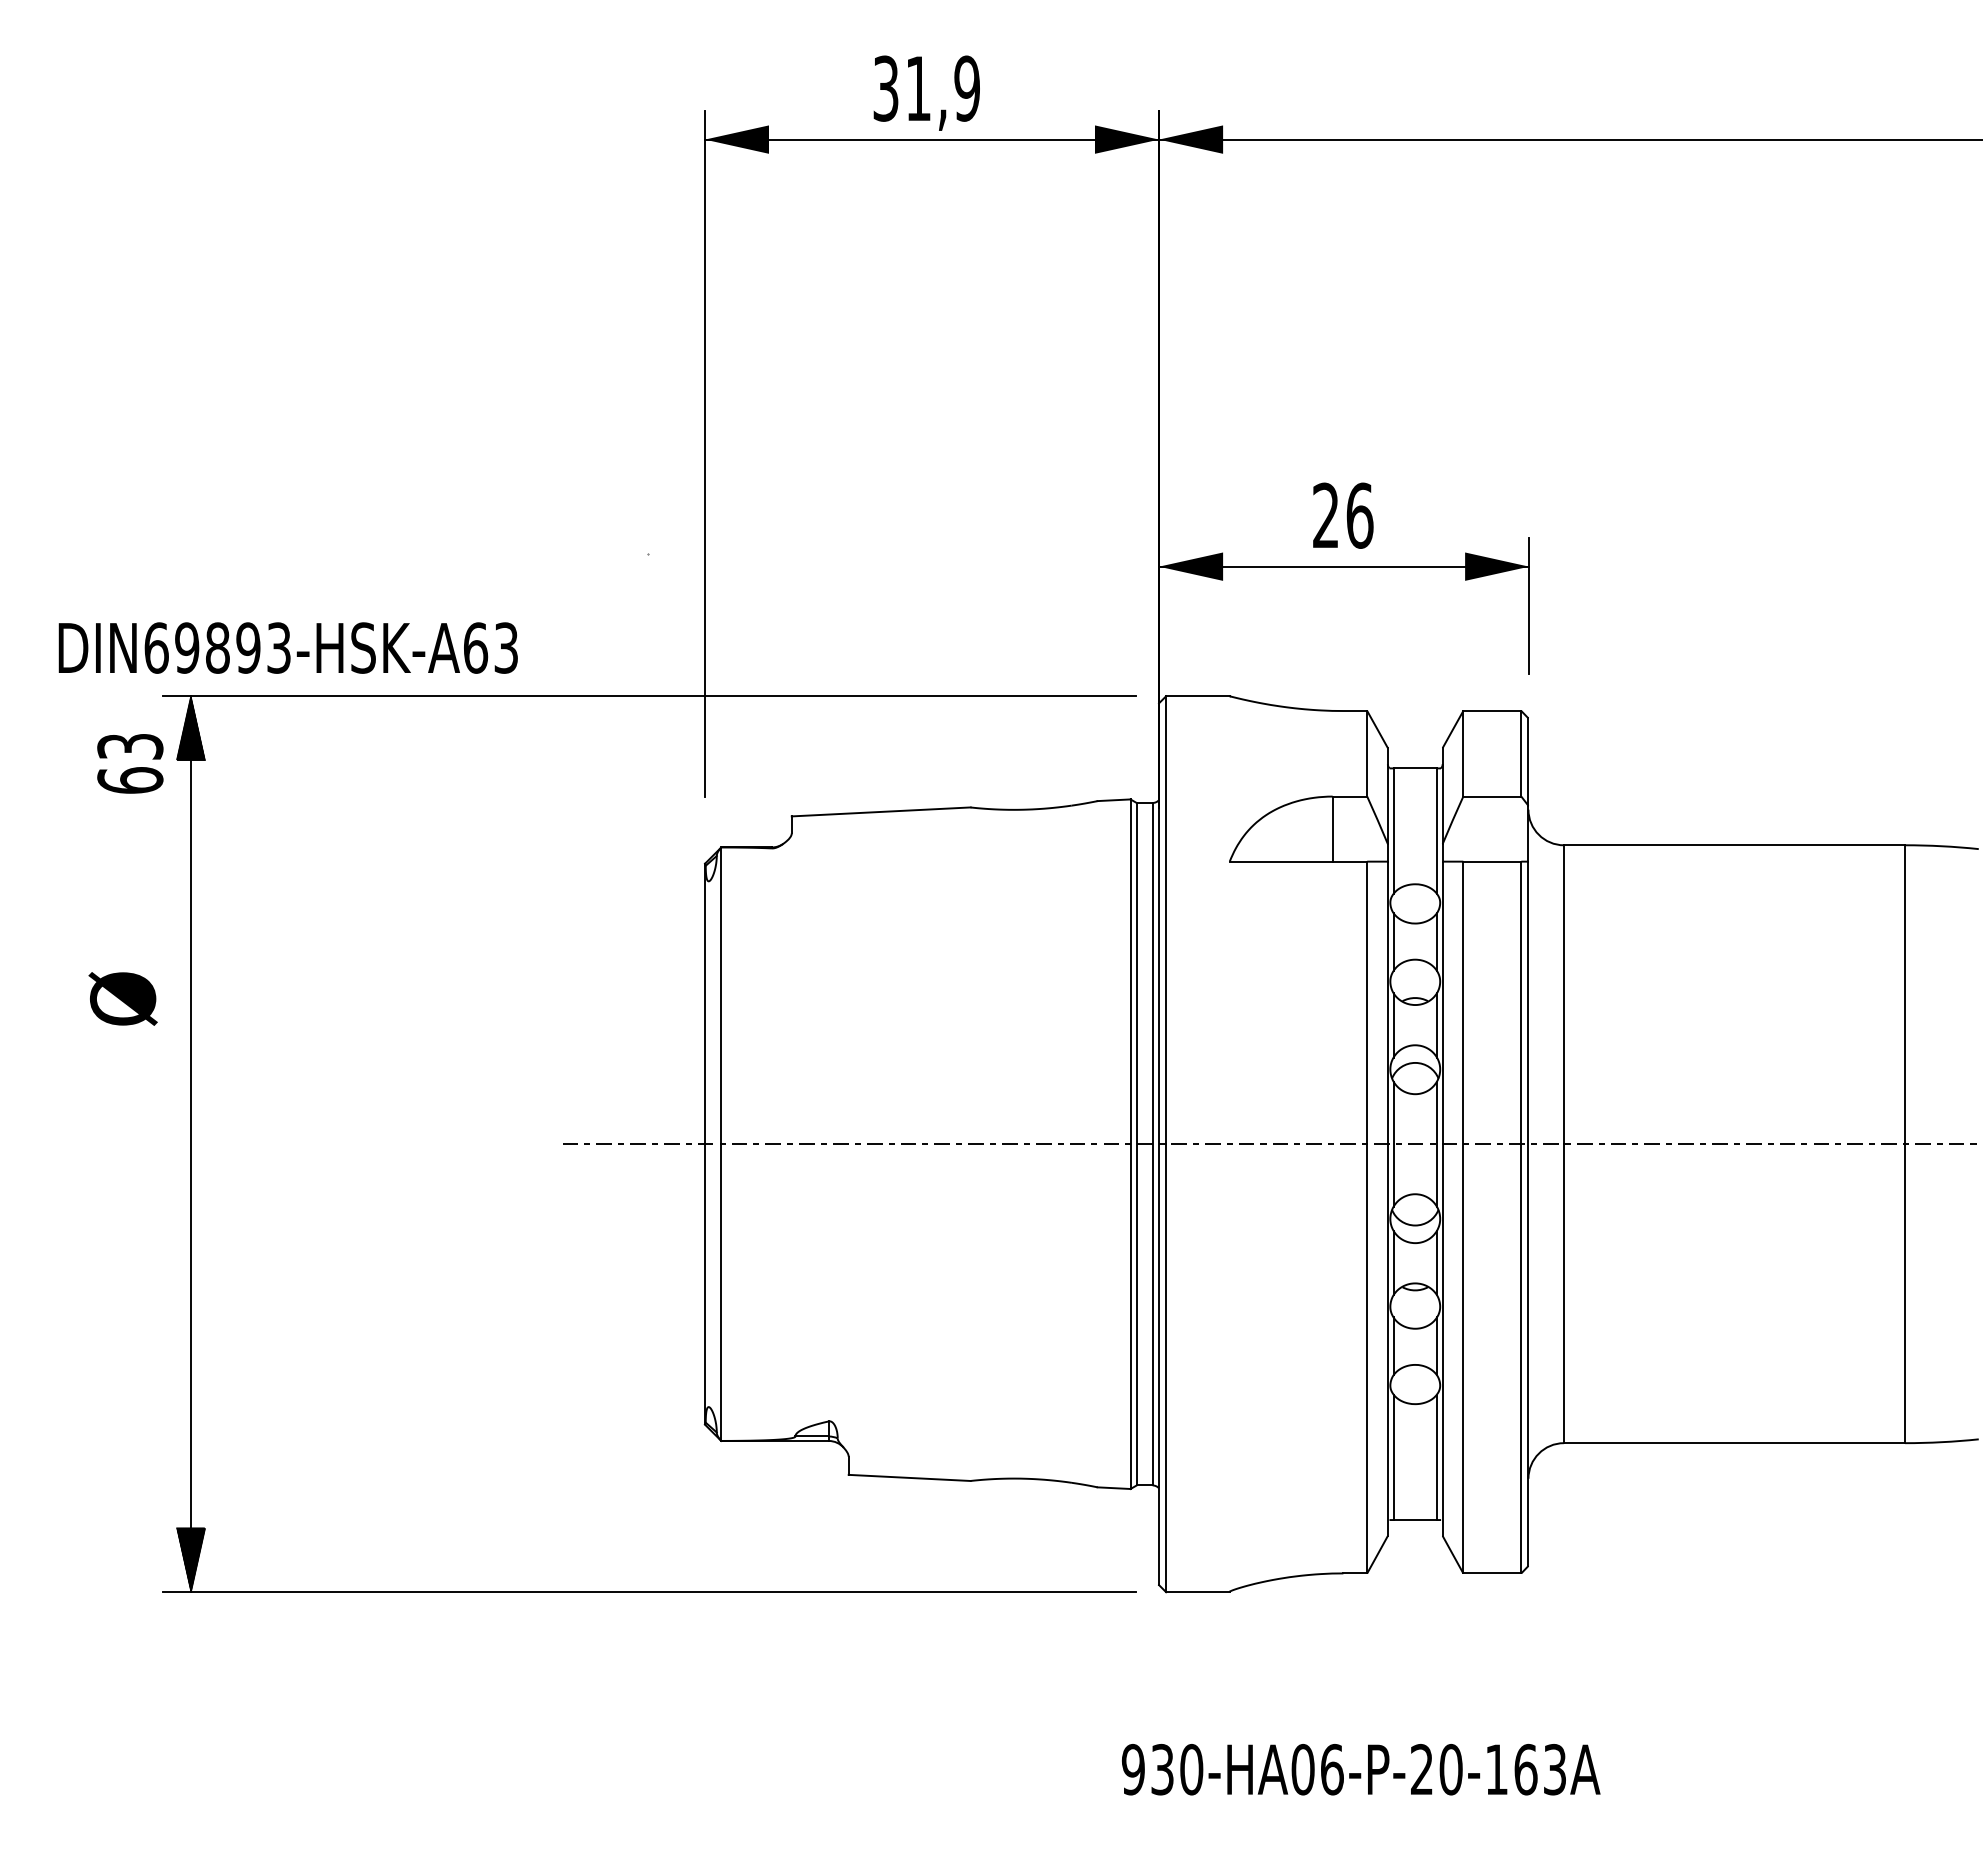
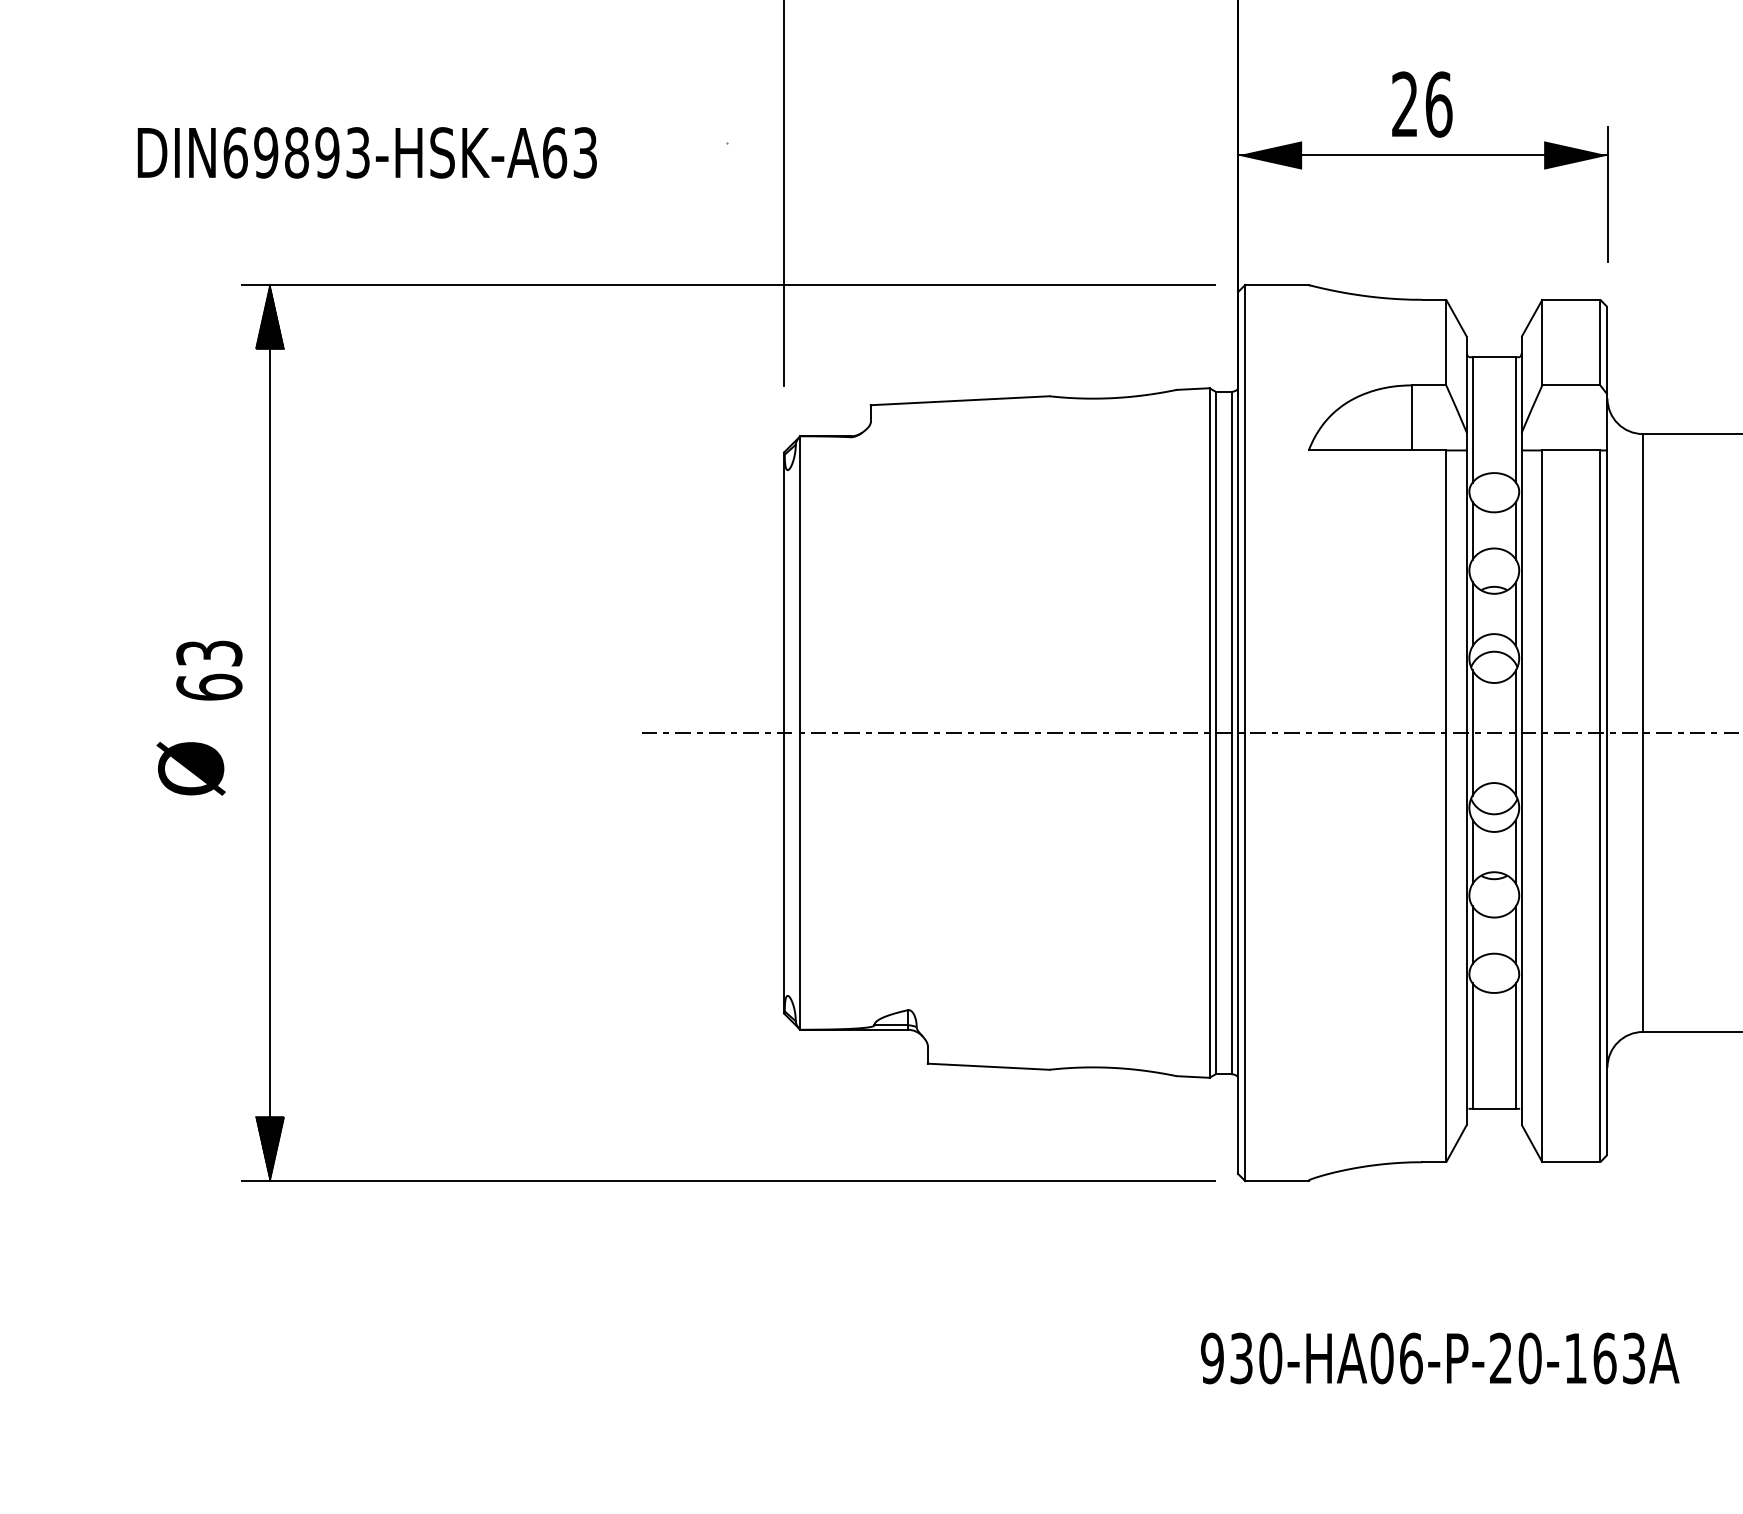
text: (287, 647) -> (366, 152), moved
text: (130, 763) -> (209, 670), moved
text: (122, 998) -> (190, 768), moved

